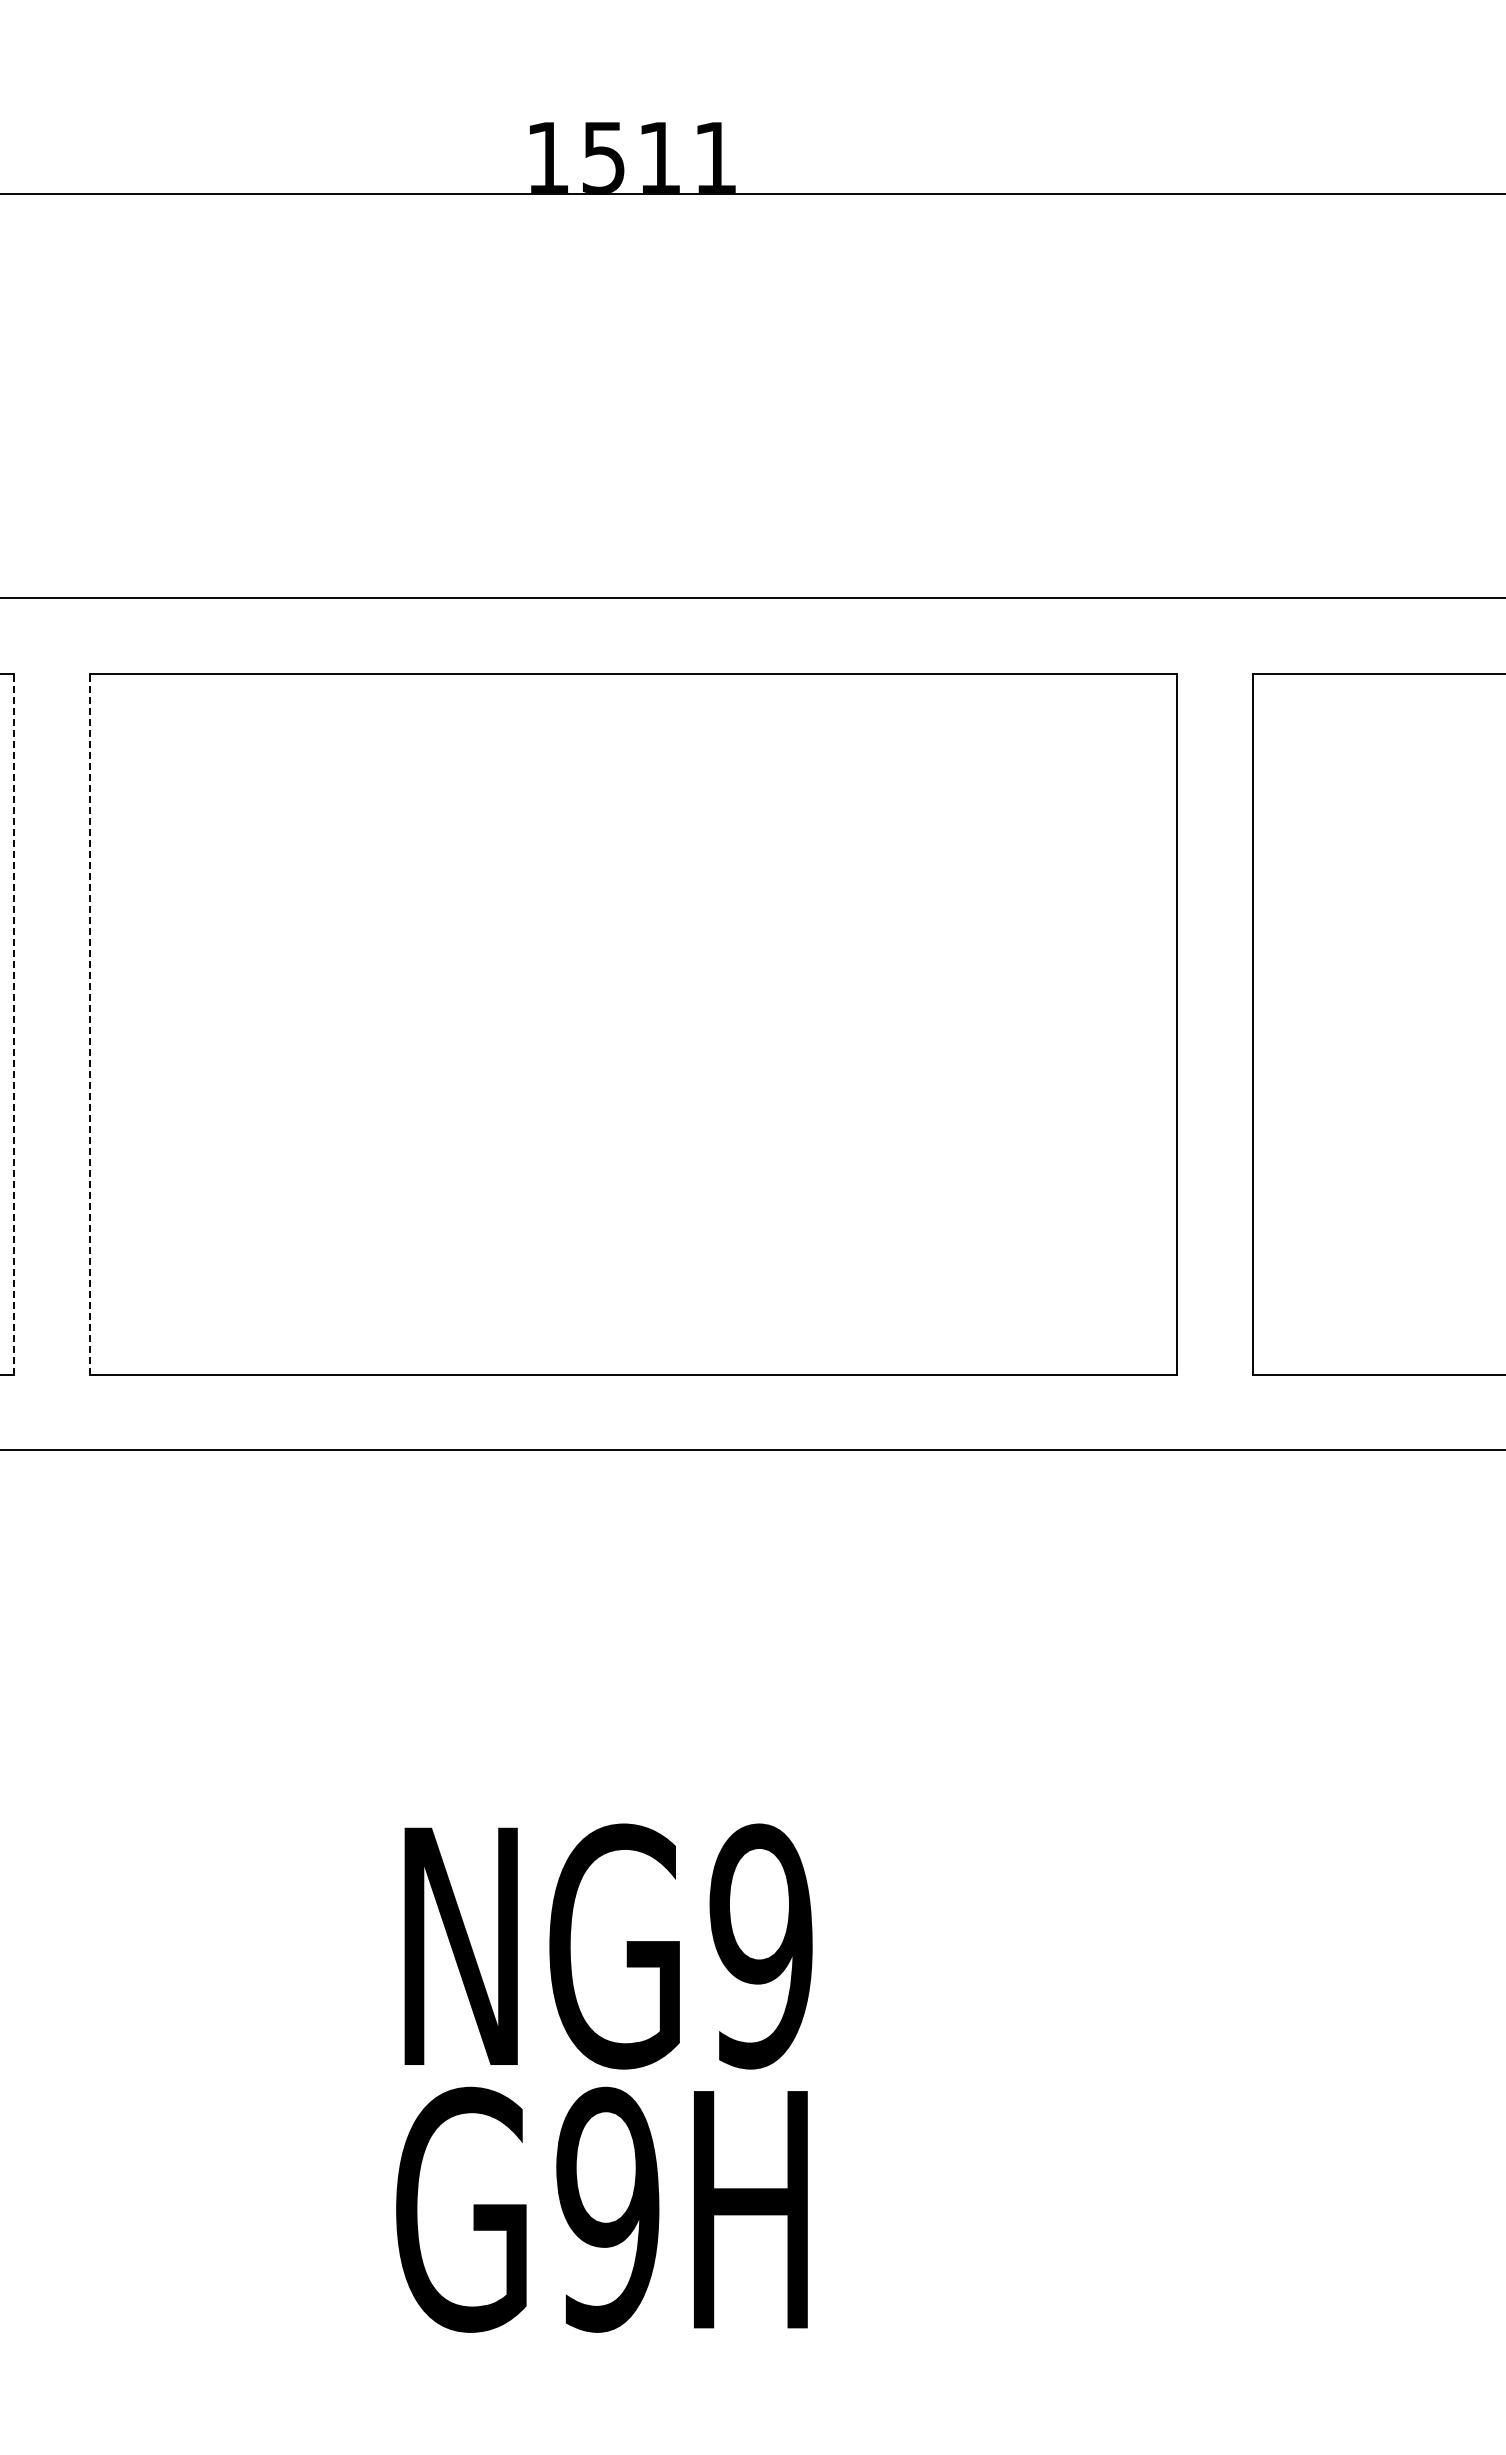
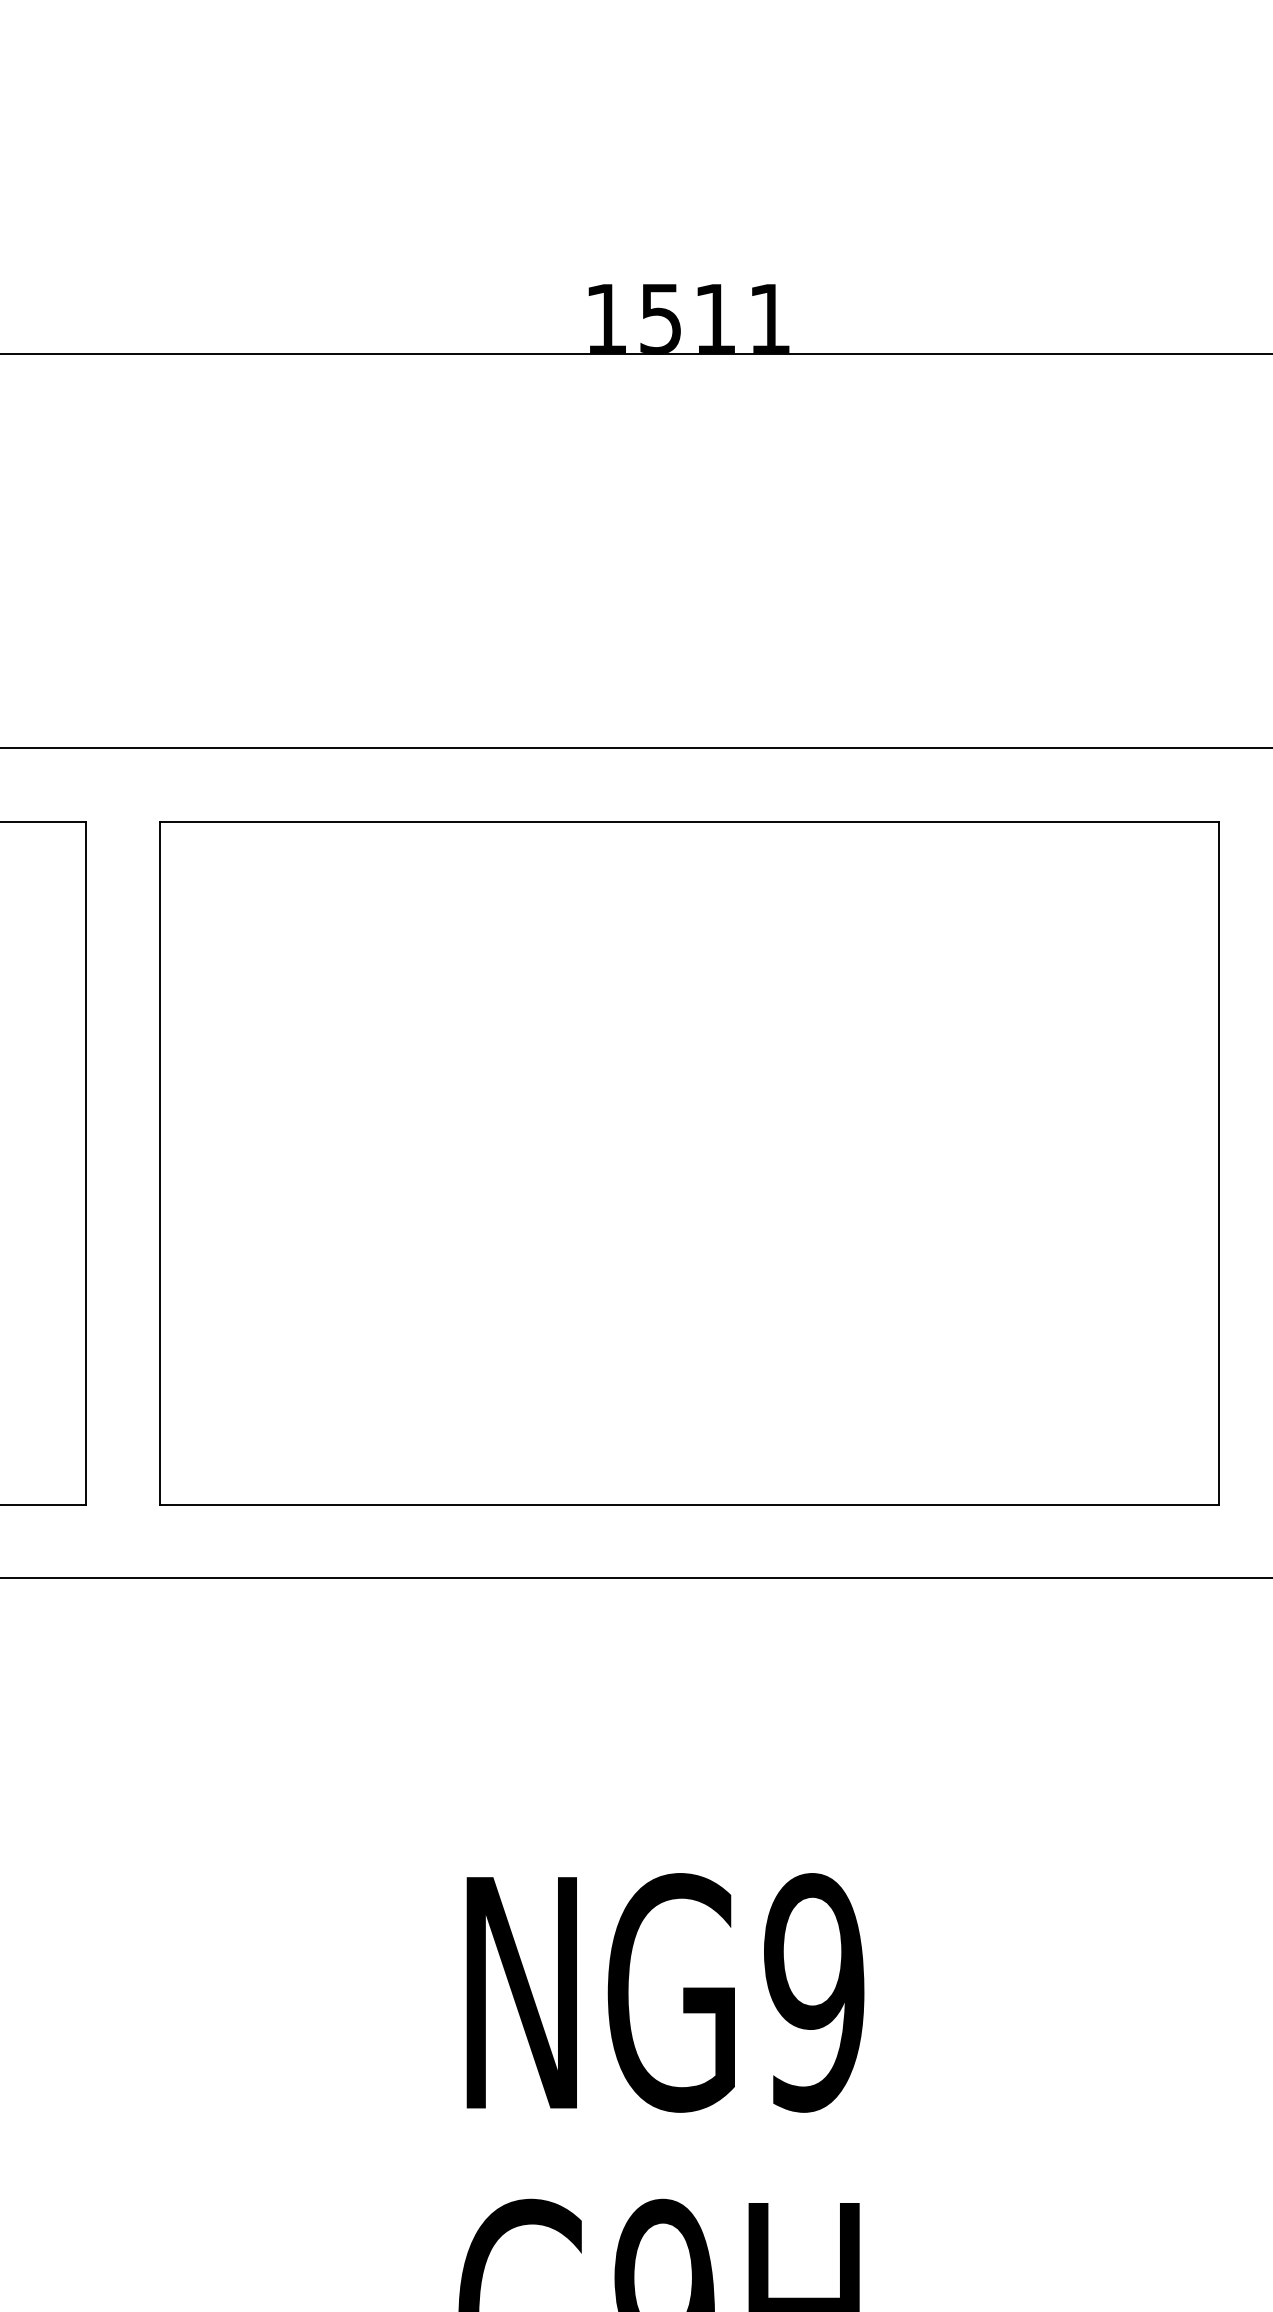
line: (13, 1023) -> (85, 1162), dashed -> solid
line: (89, 1023) -> (159, 1162), dashed -> solid
text: (608, 1946) -> (665, 1992), moved

